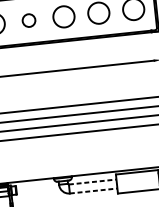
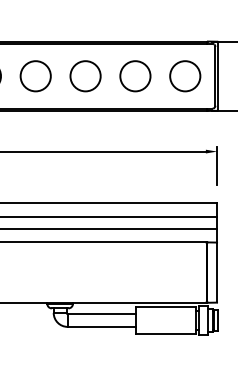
circle: (28, 20) -> (35, 76), size x1.67
line: (92, 182) -> (101, 314), dashed -> solid
line: (93, 190) -> (101, 326), dashed -> solid

